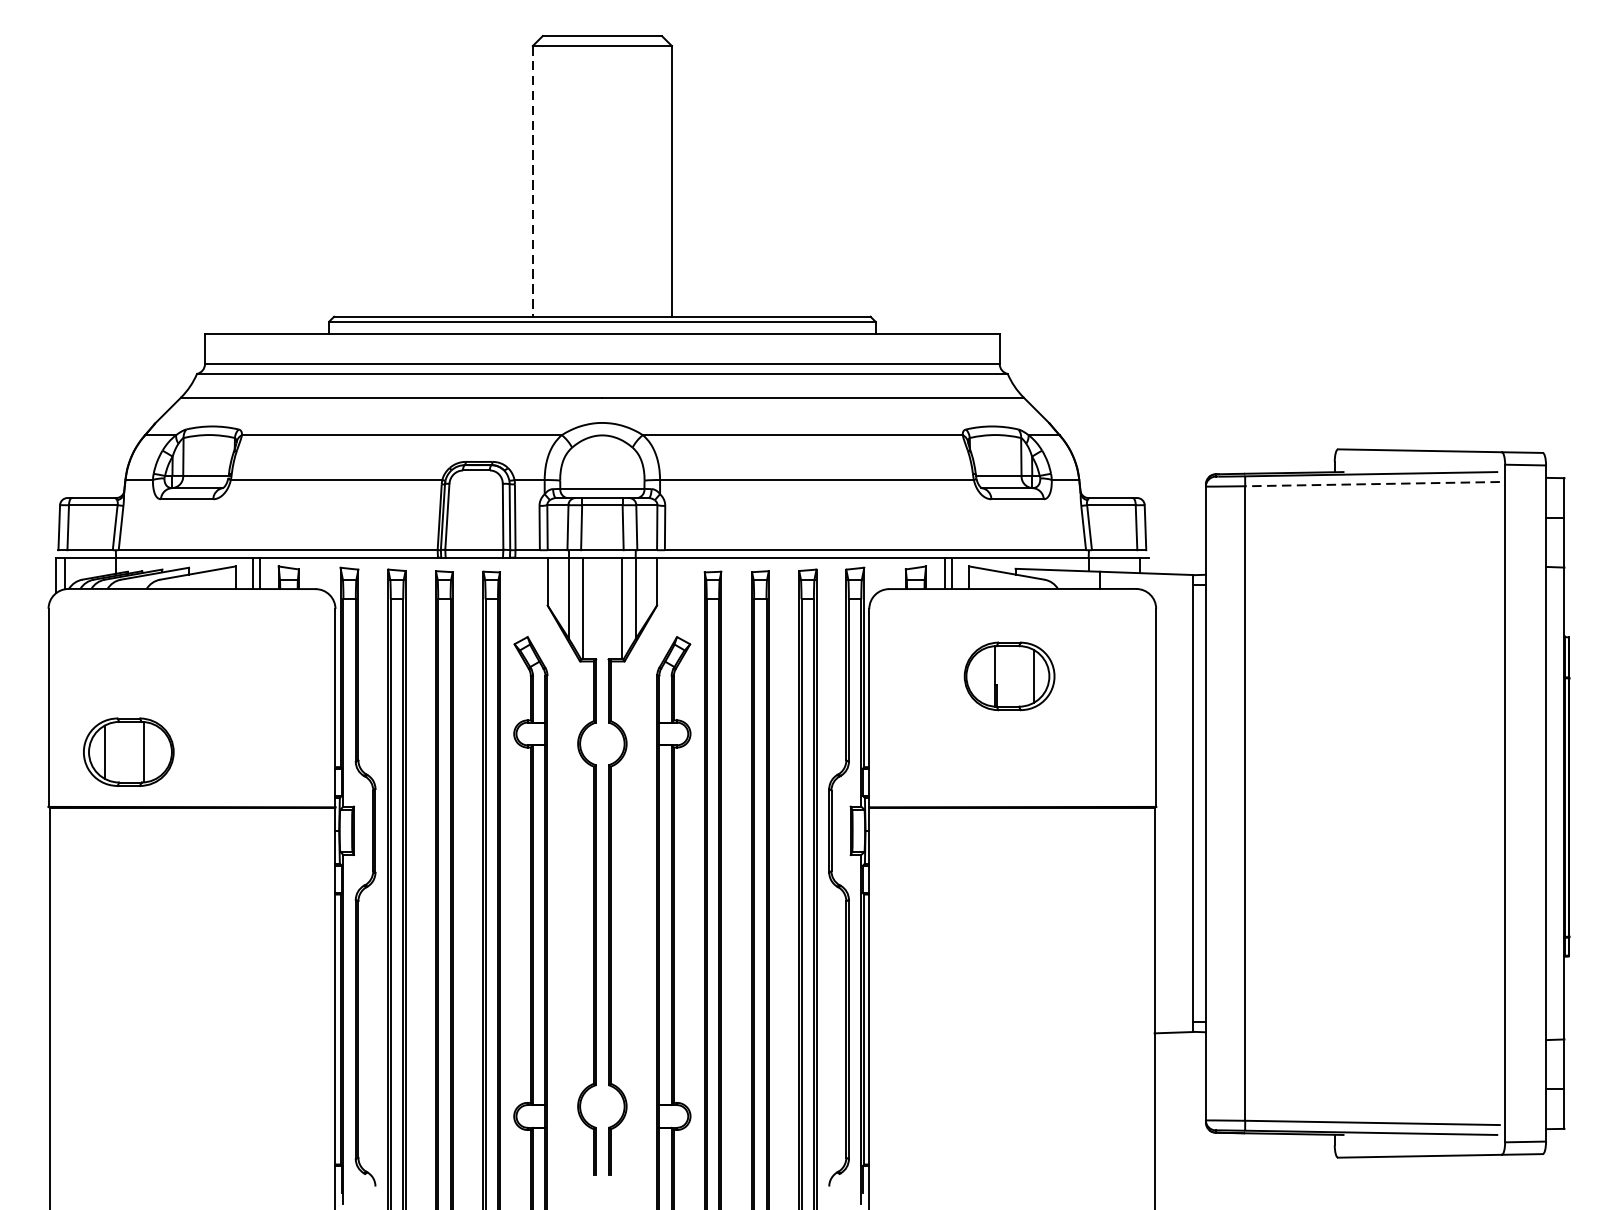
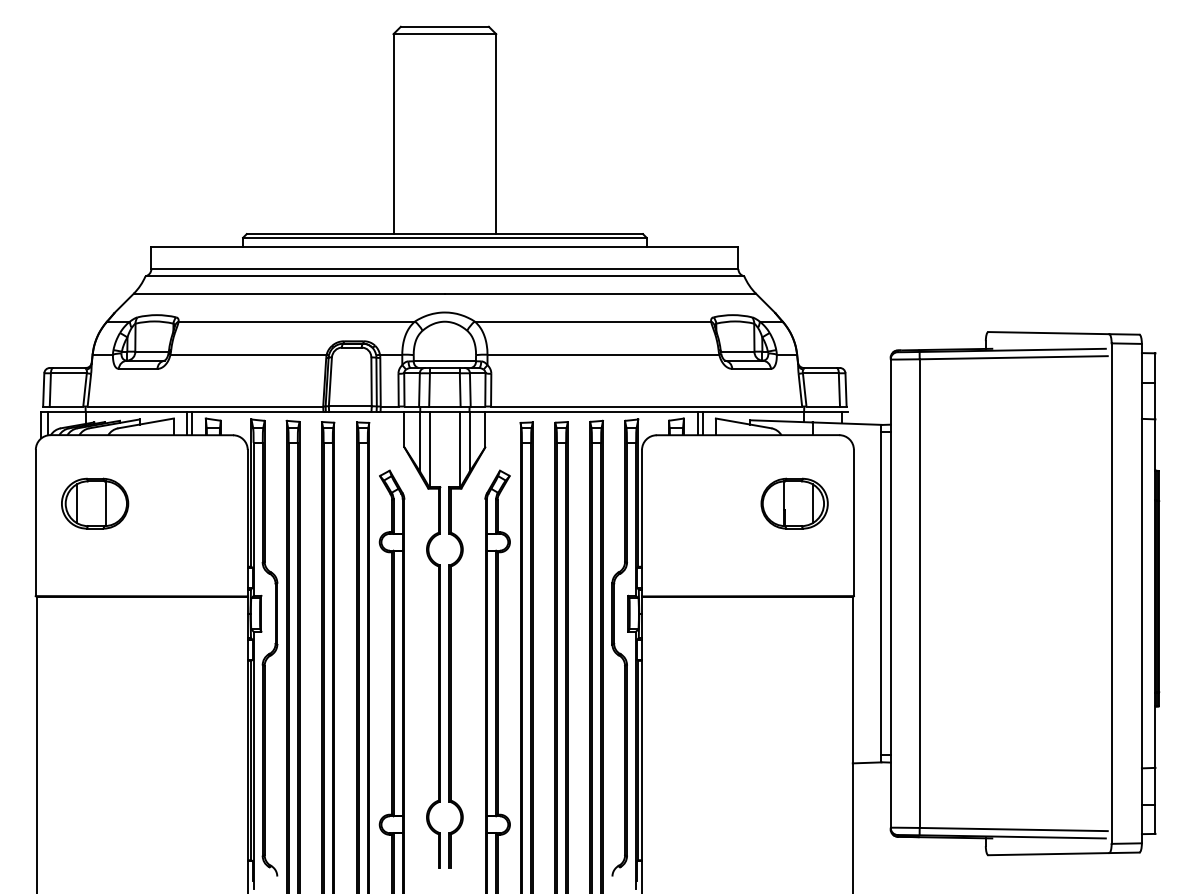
line: (532, 181) -> (393, 134), dashed -> solid
line: (1372, 483) -> (1013, 357), dashed -> solid
part: (1009, 676) -> (794, 503), moved
part: (129, 751) -> (95, 503), moved

